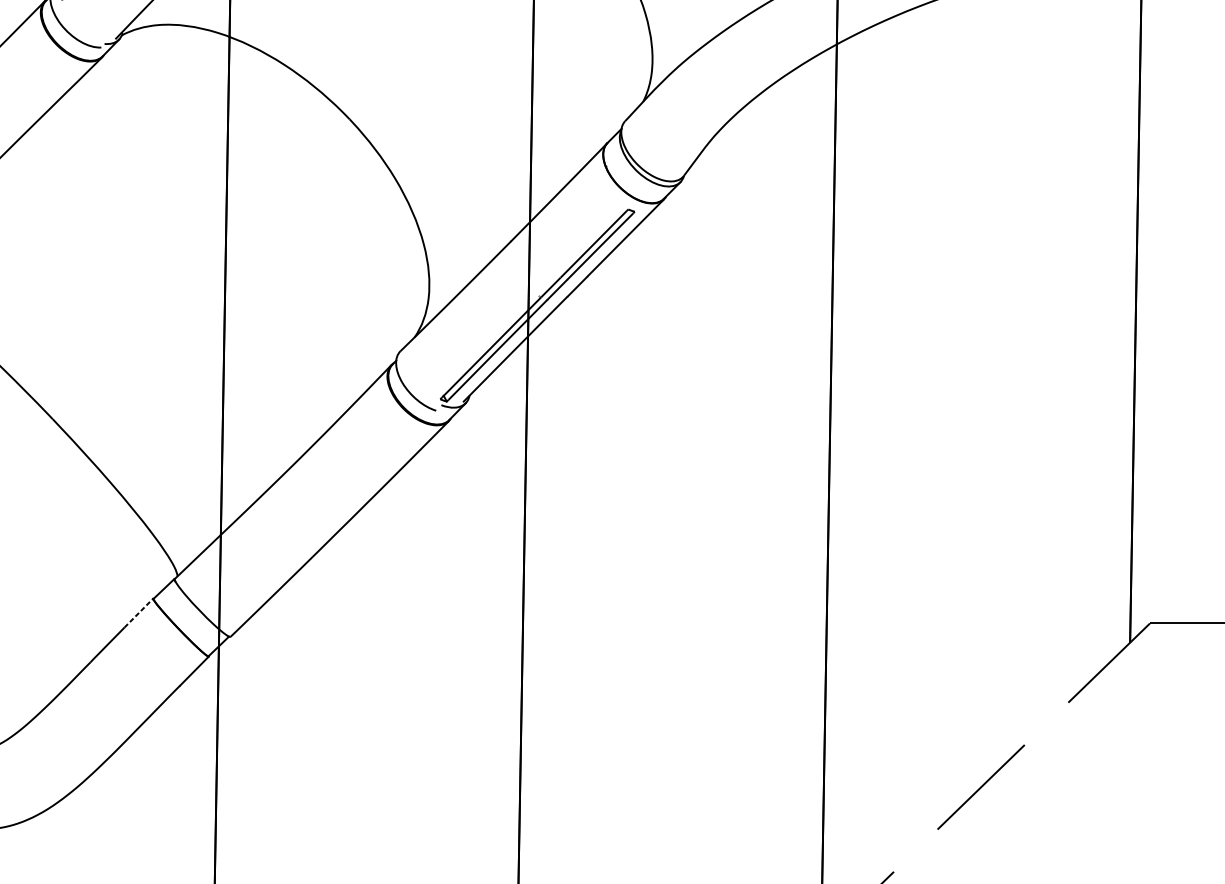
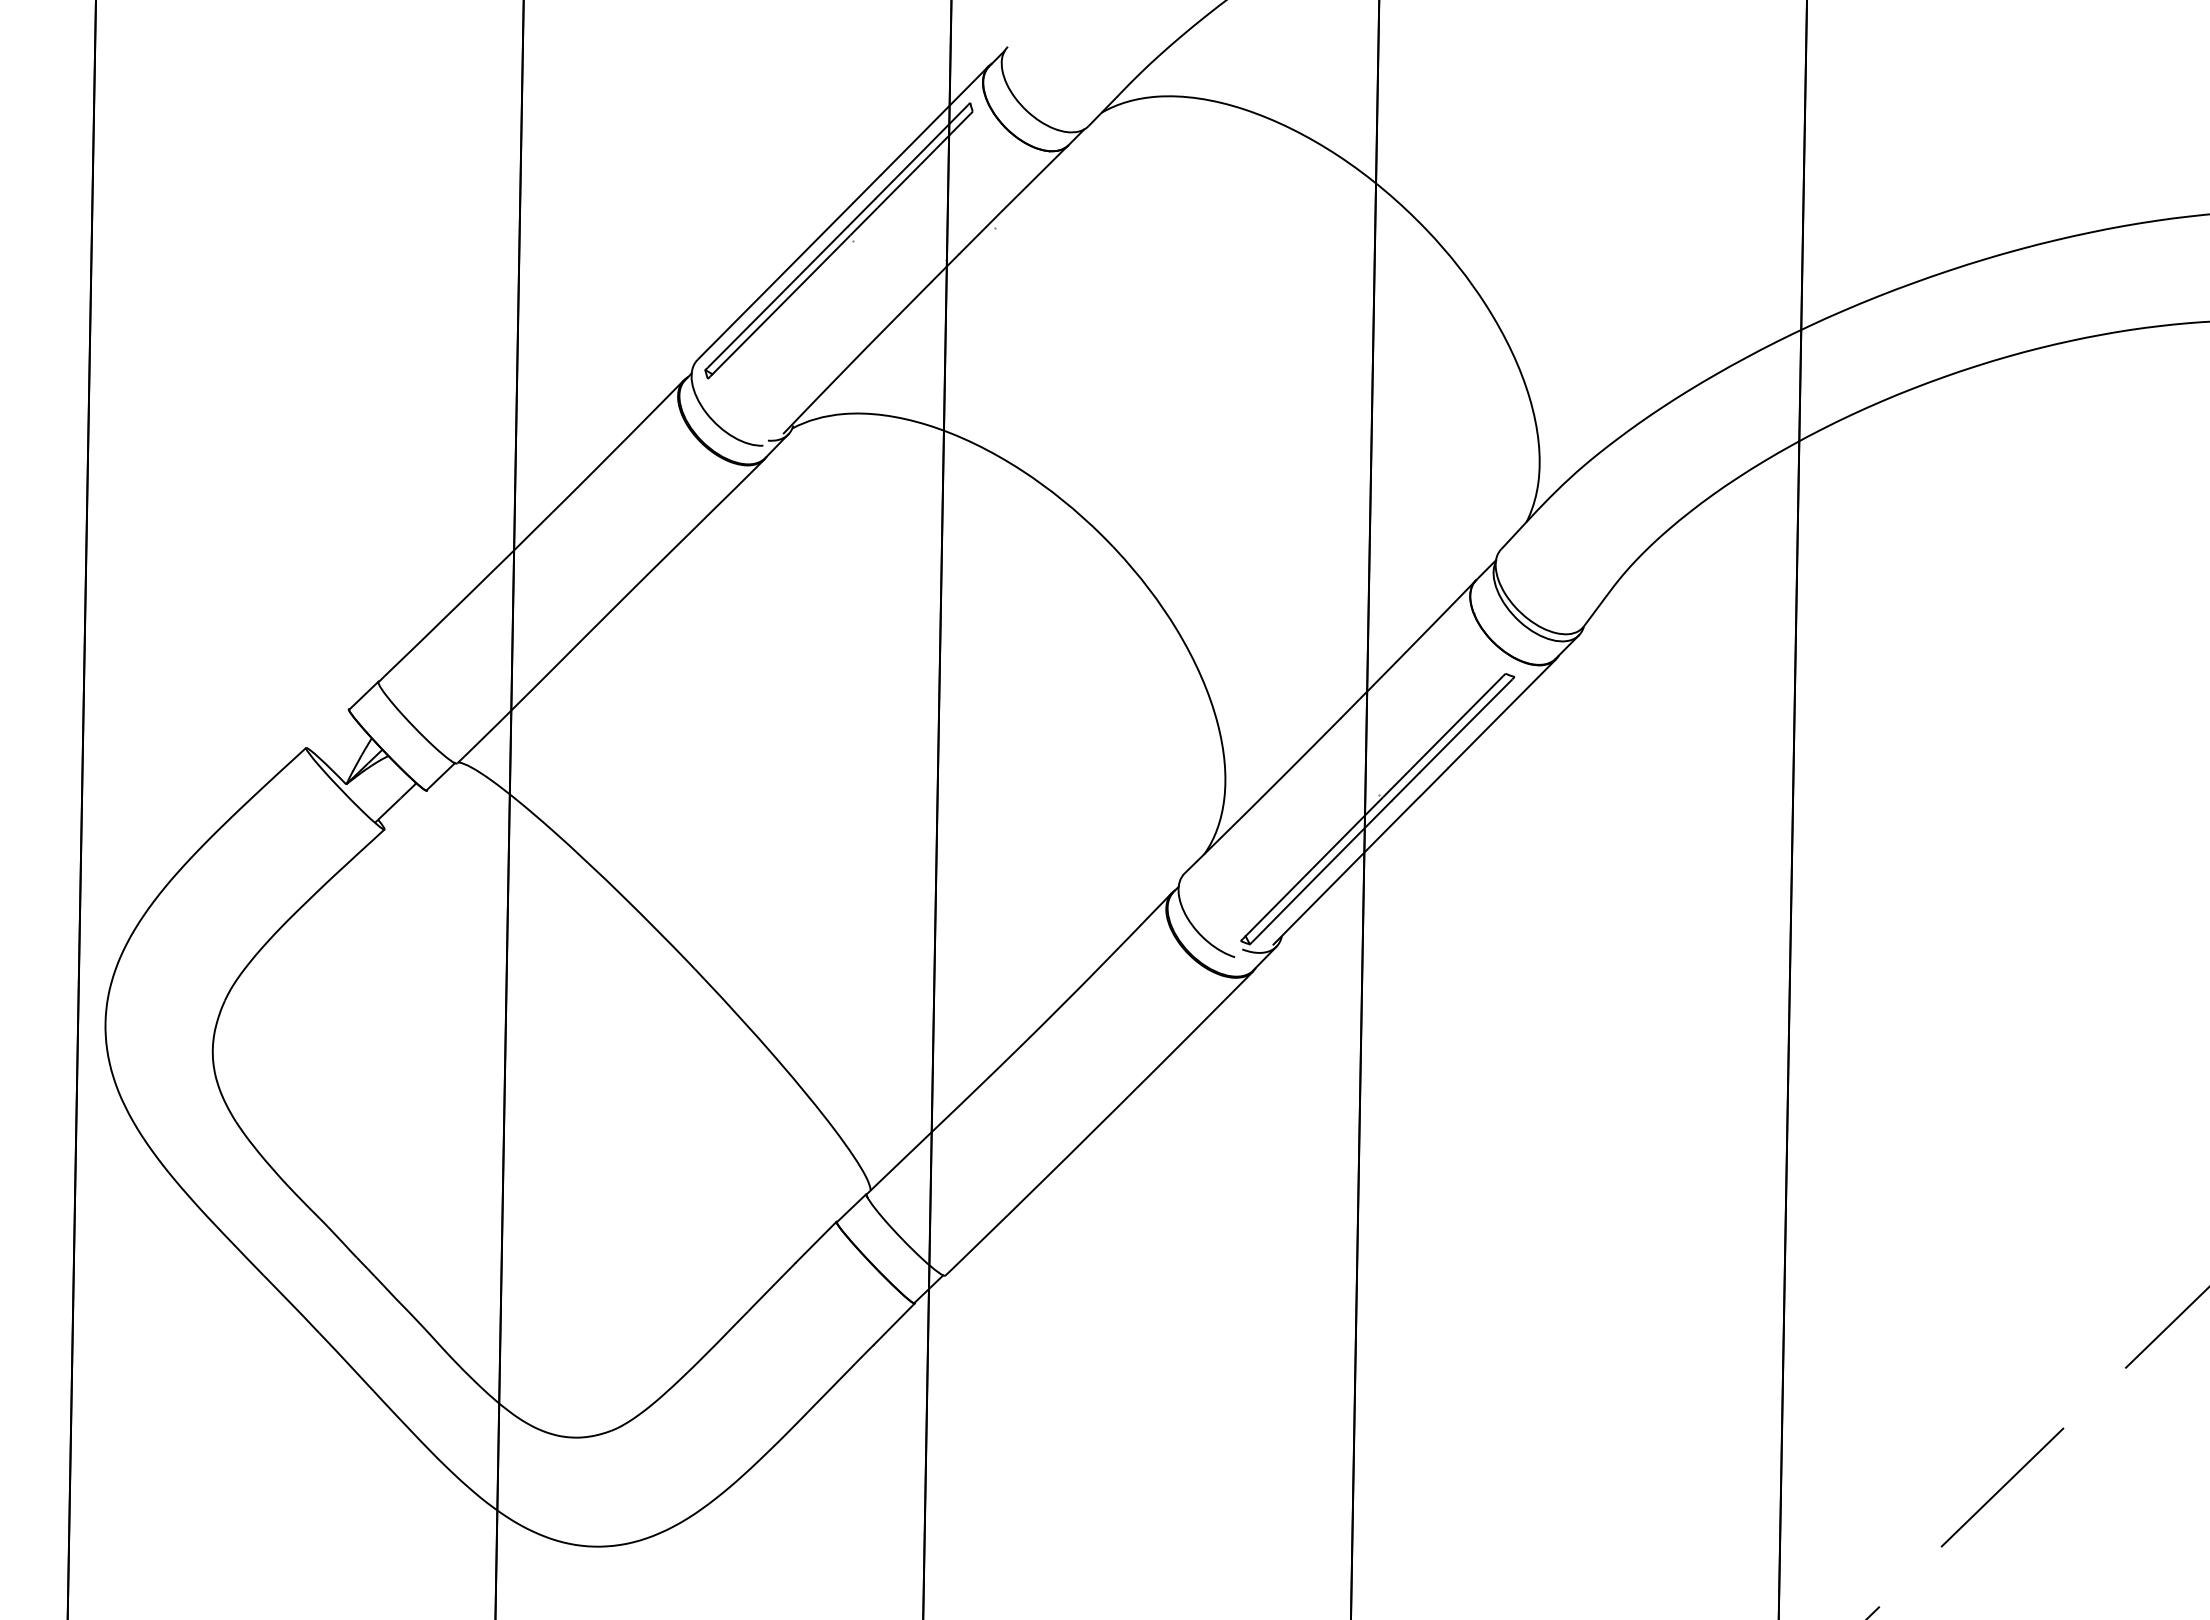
line: (139, 613) -> (816, 1242), dashed -> solid

